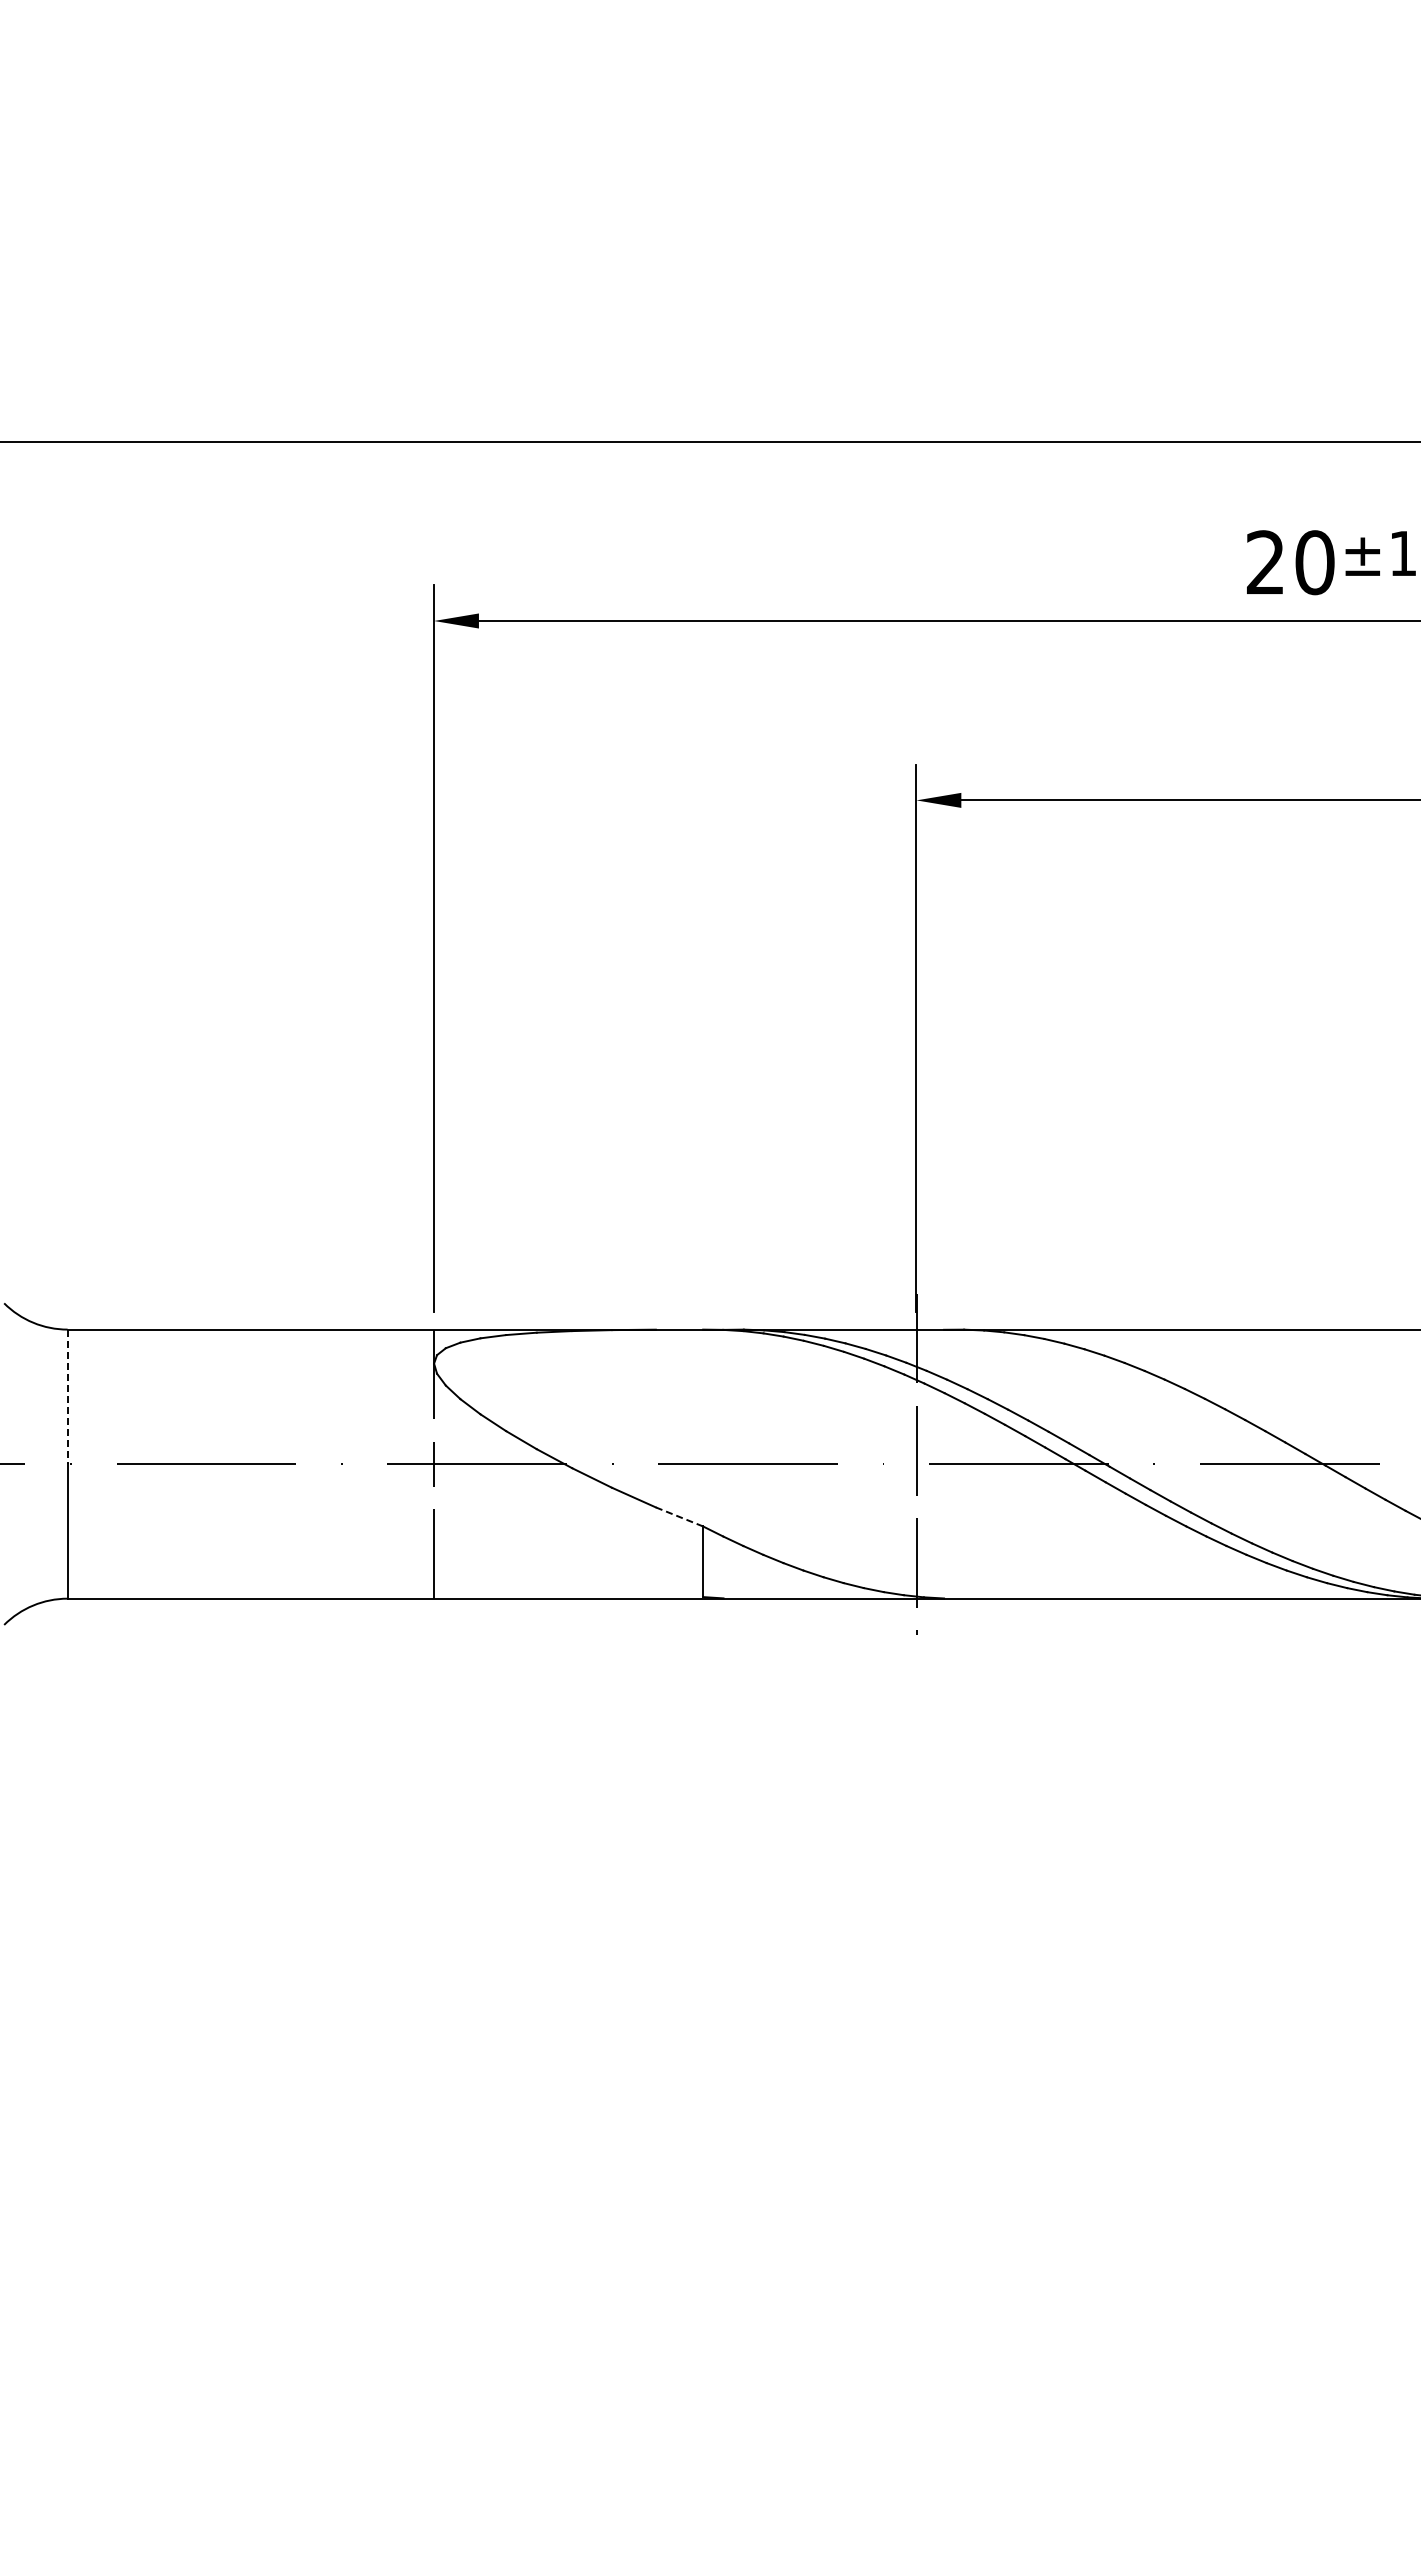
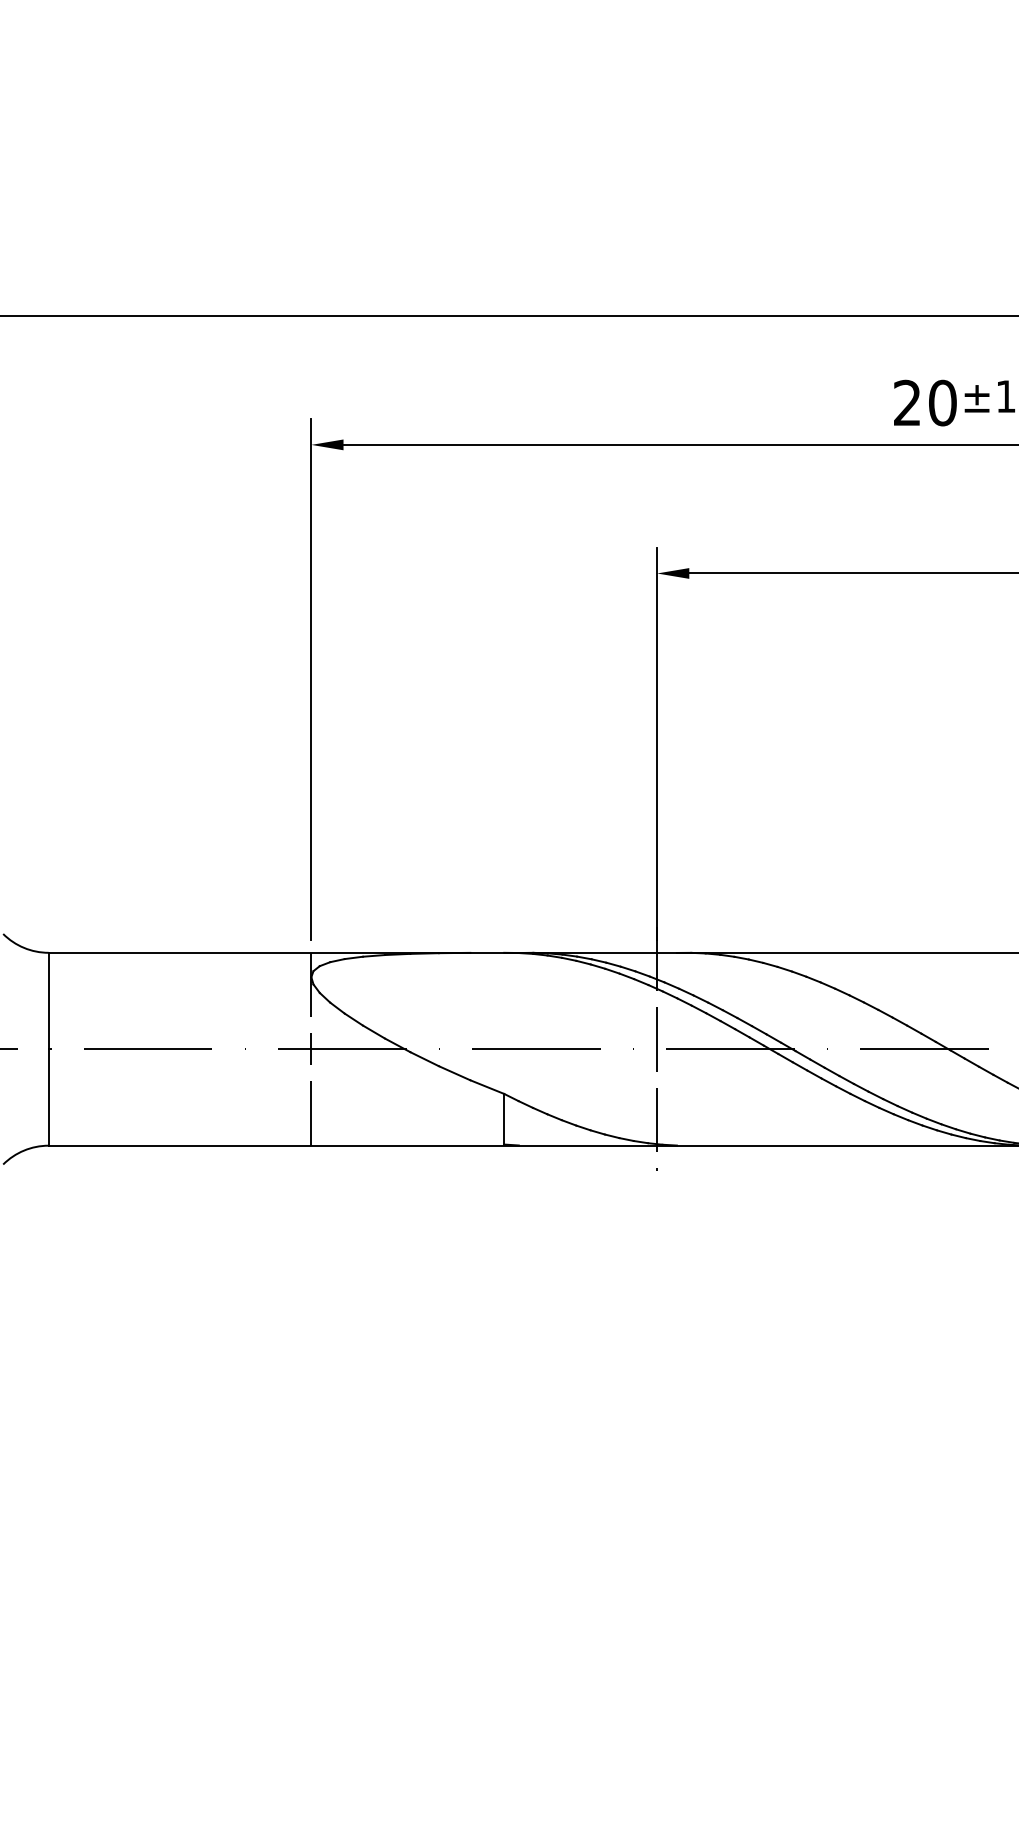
line: (67, 1397) -> (48, 1001), dashed -> solid
line: (679, 1516) -> (487, 1086), dashed -> solid

